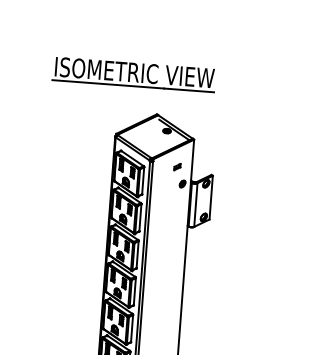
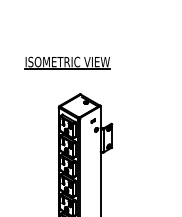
part: (134, 73) -> (67, 62), moved

